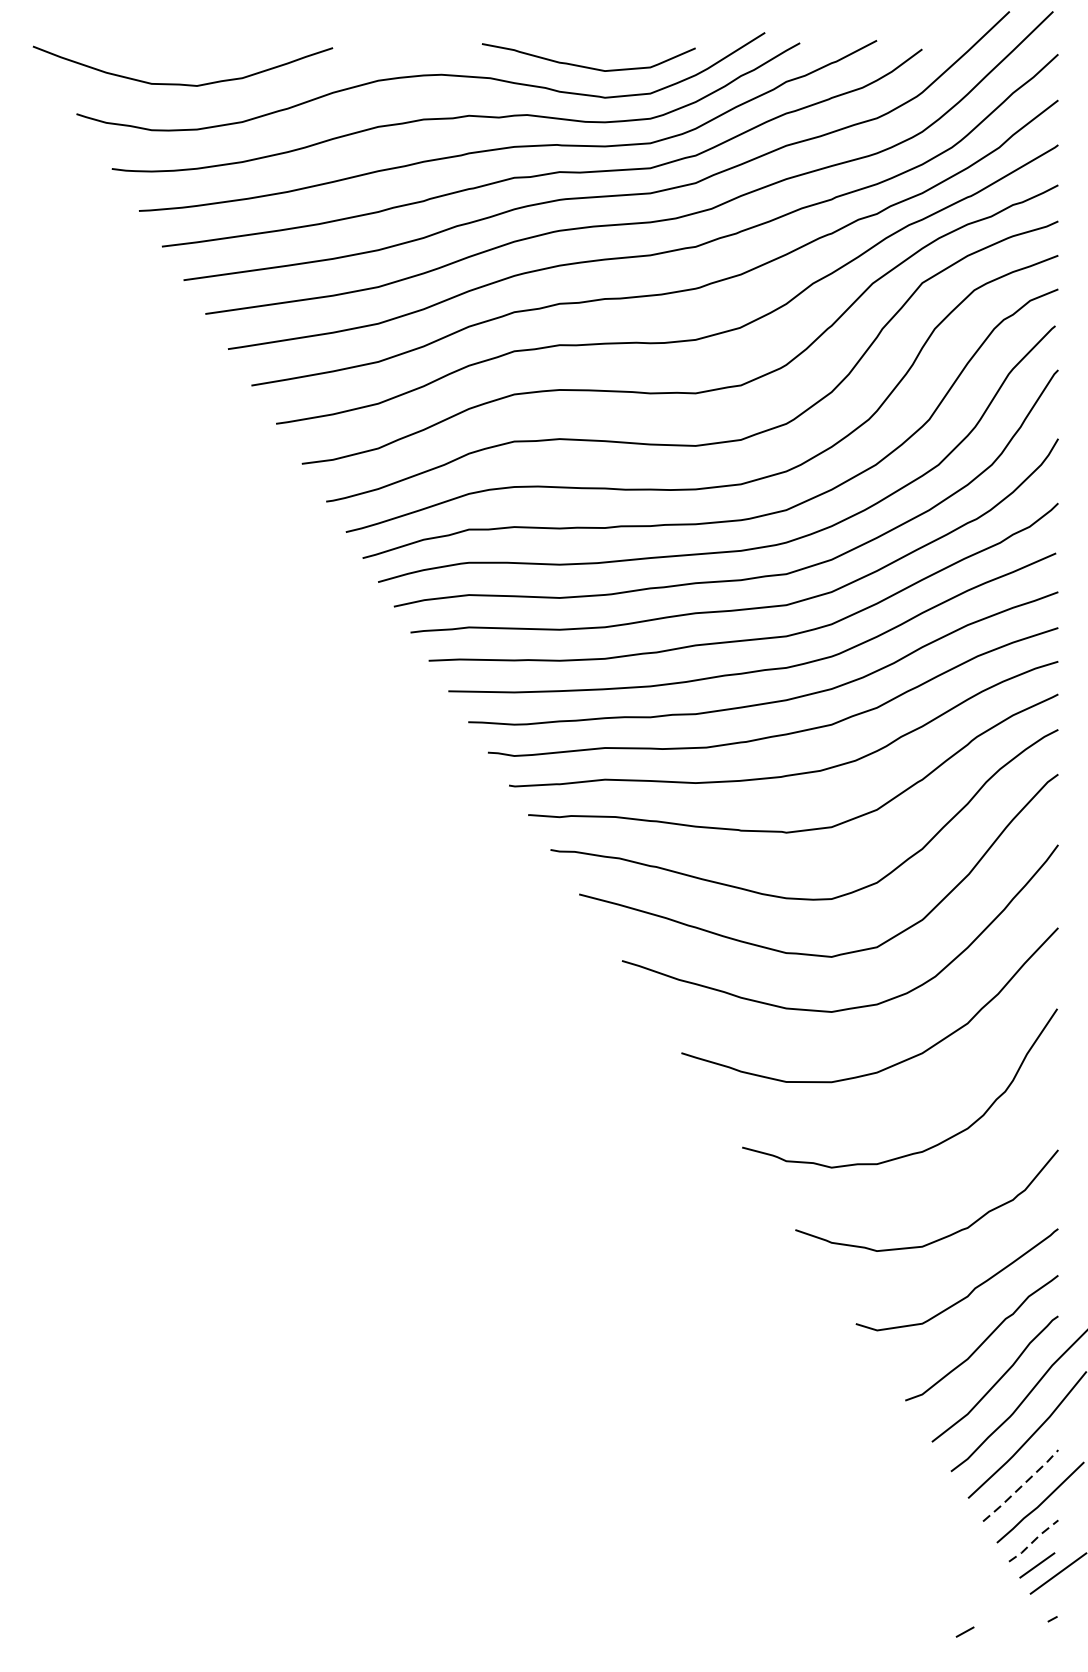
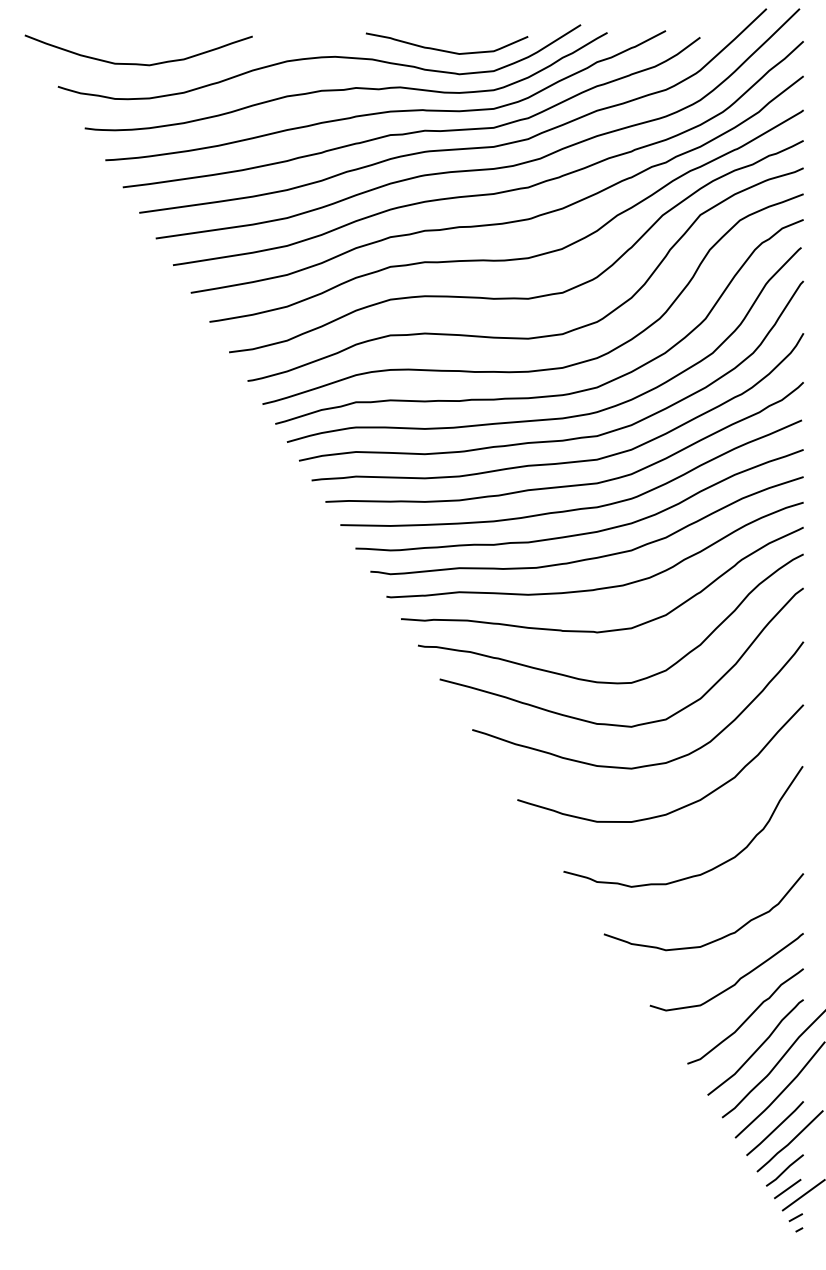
line: (1021, 1485) -> (775, 1128), dashed -> solid
line: (1034, 1541) -> (785, 1170), dashed -> solid
line: (964, 1631) -> (795, 1217), moved

